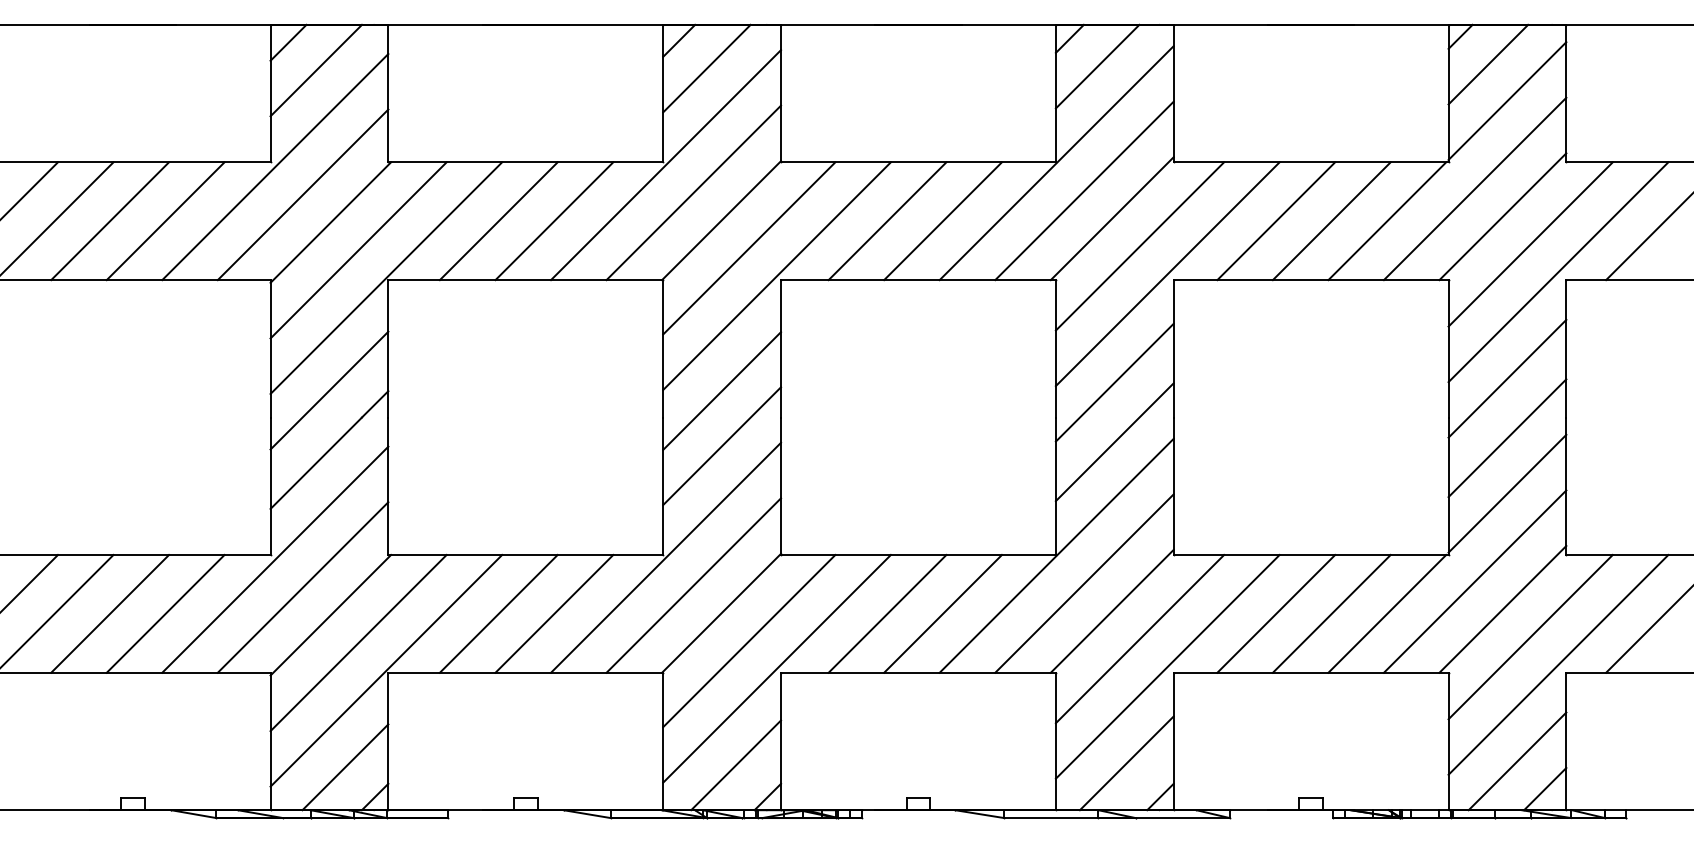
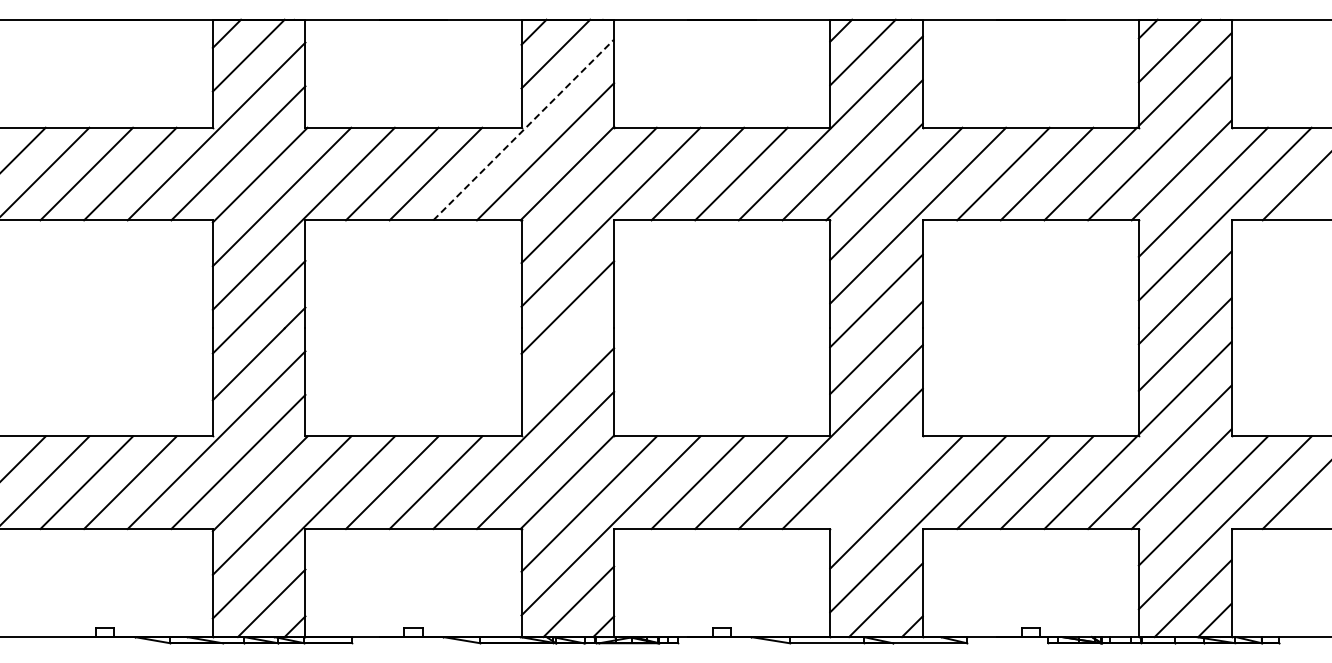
line: (665, 164) -> (523, 129), solid -> dashed
line: (721, 445) -> (567, 350), removed
line: (1112, 611) -> (874, 480), removed

